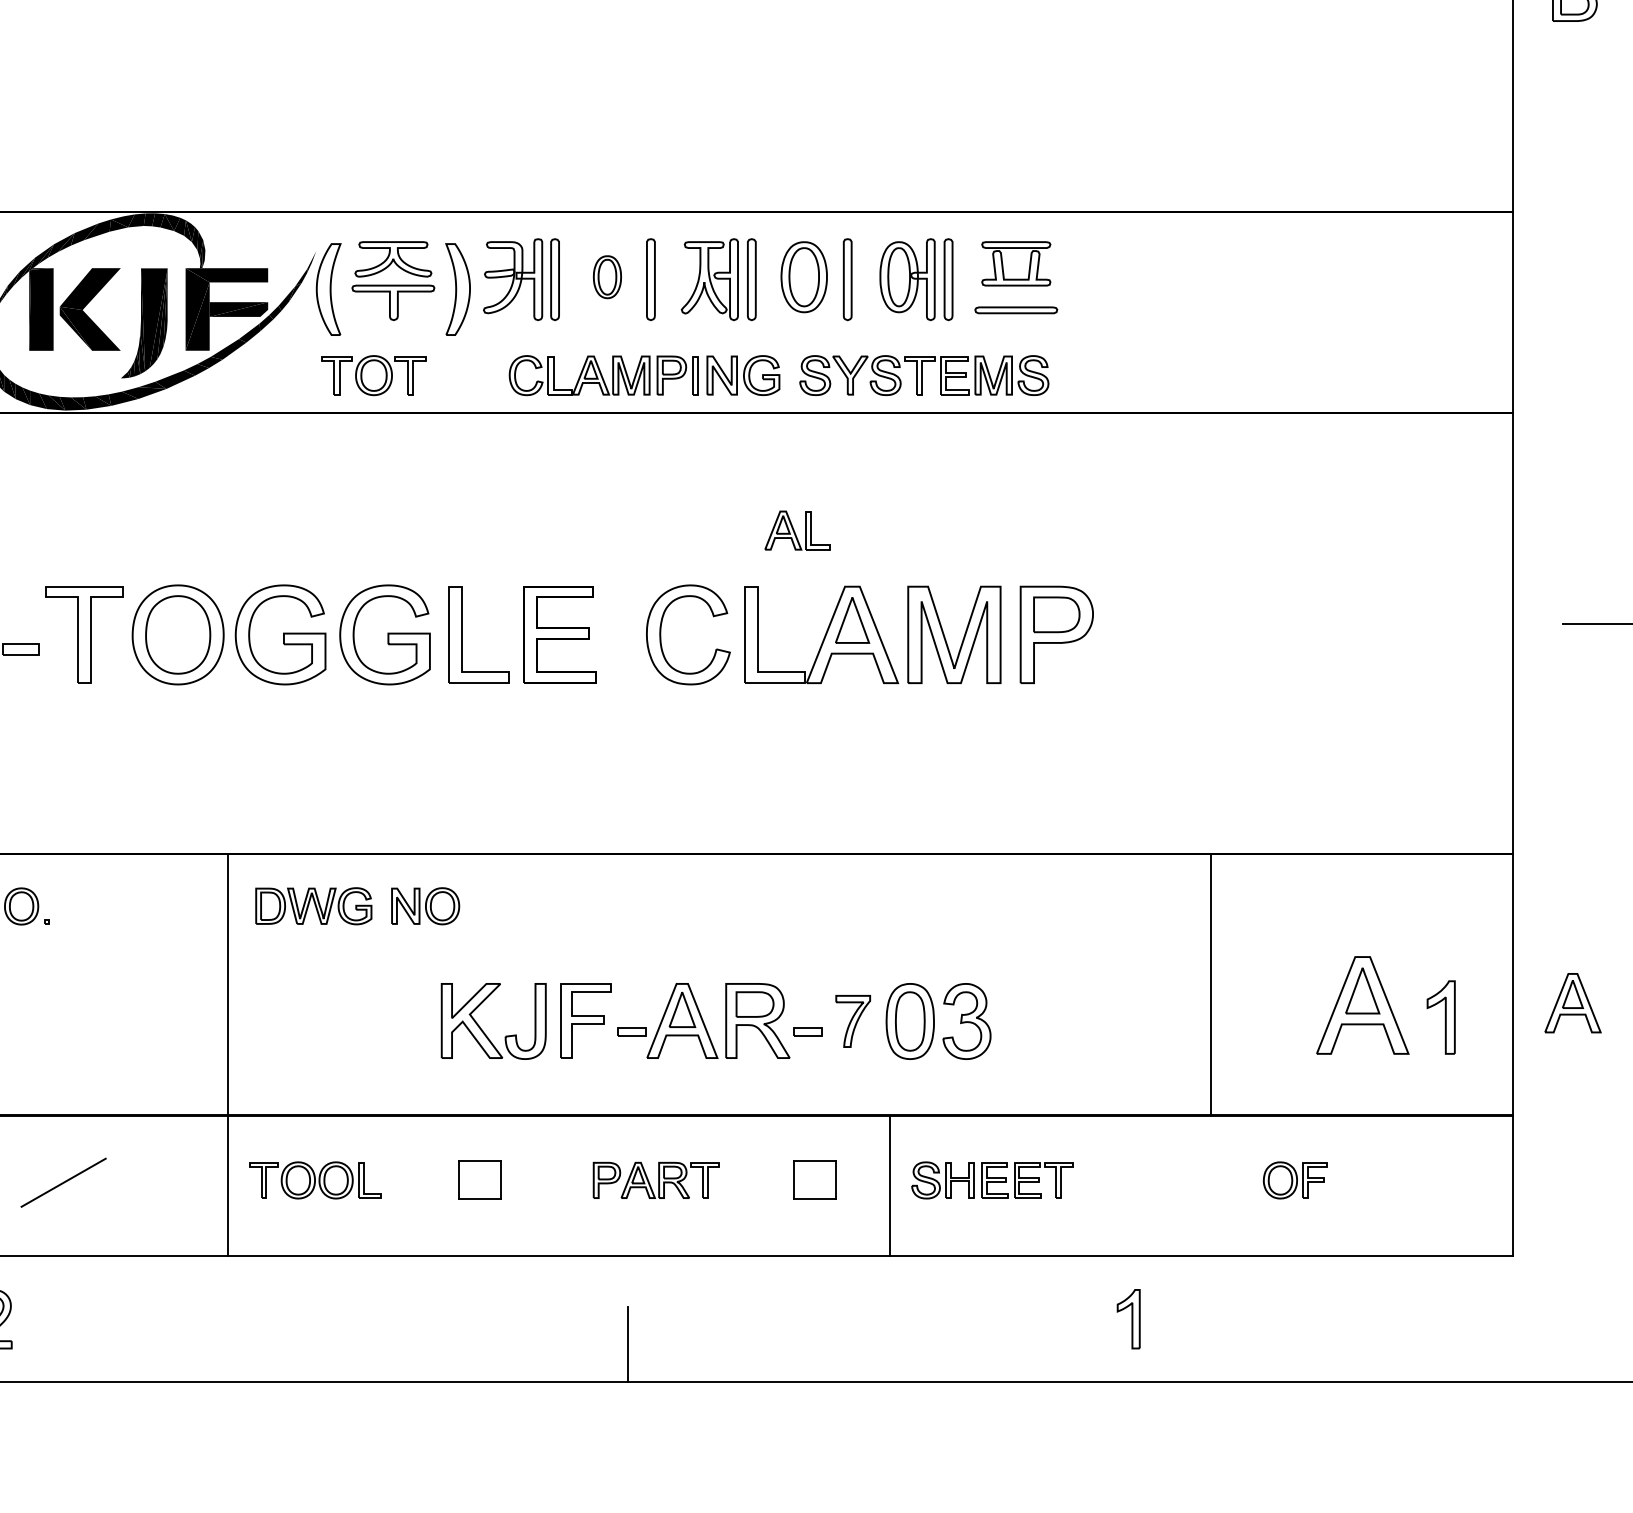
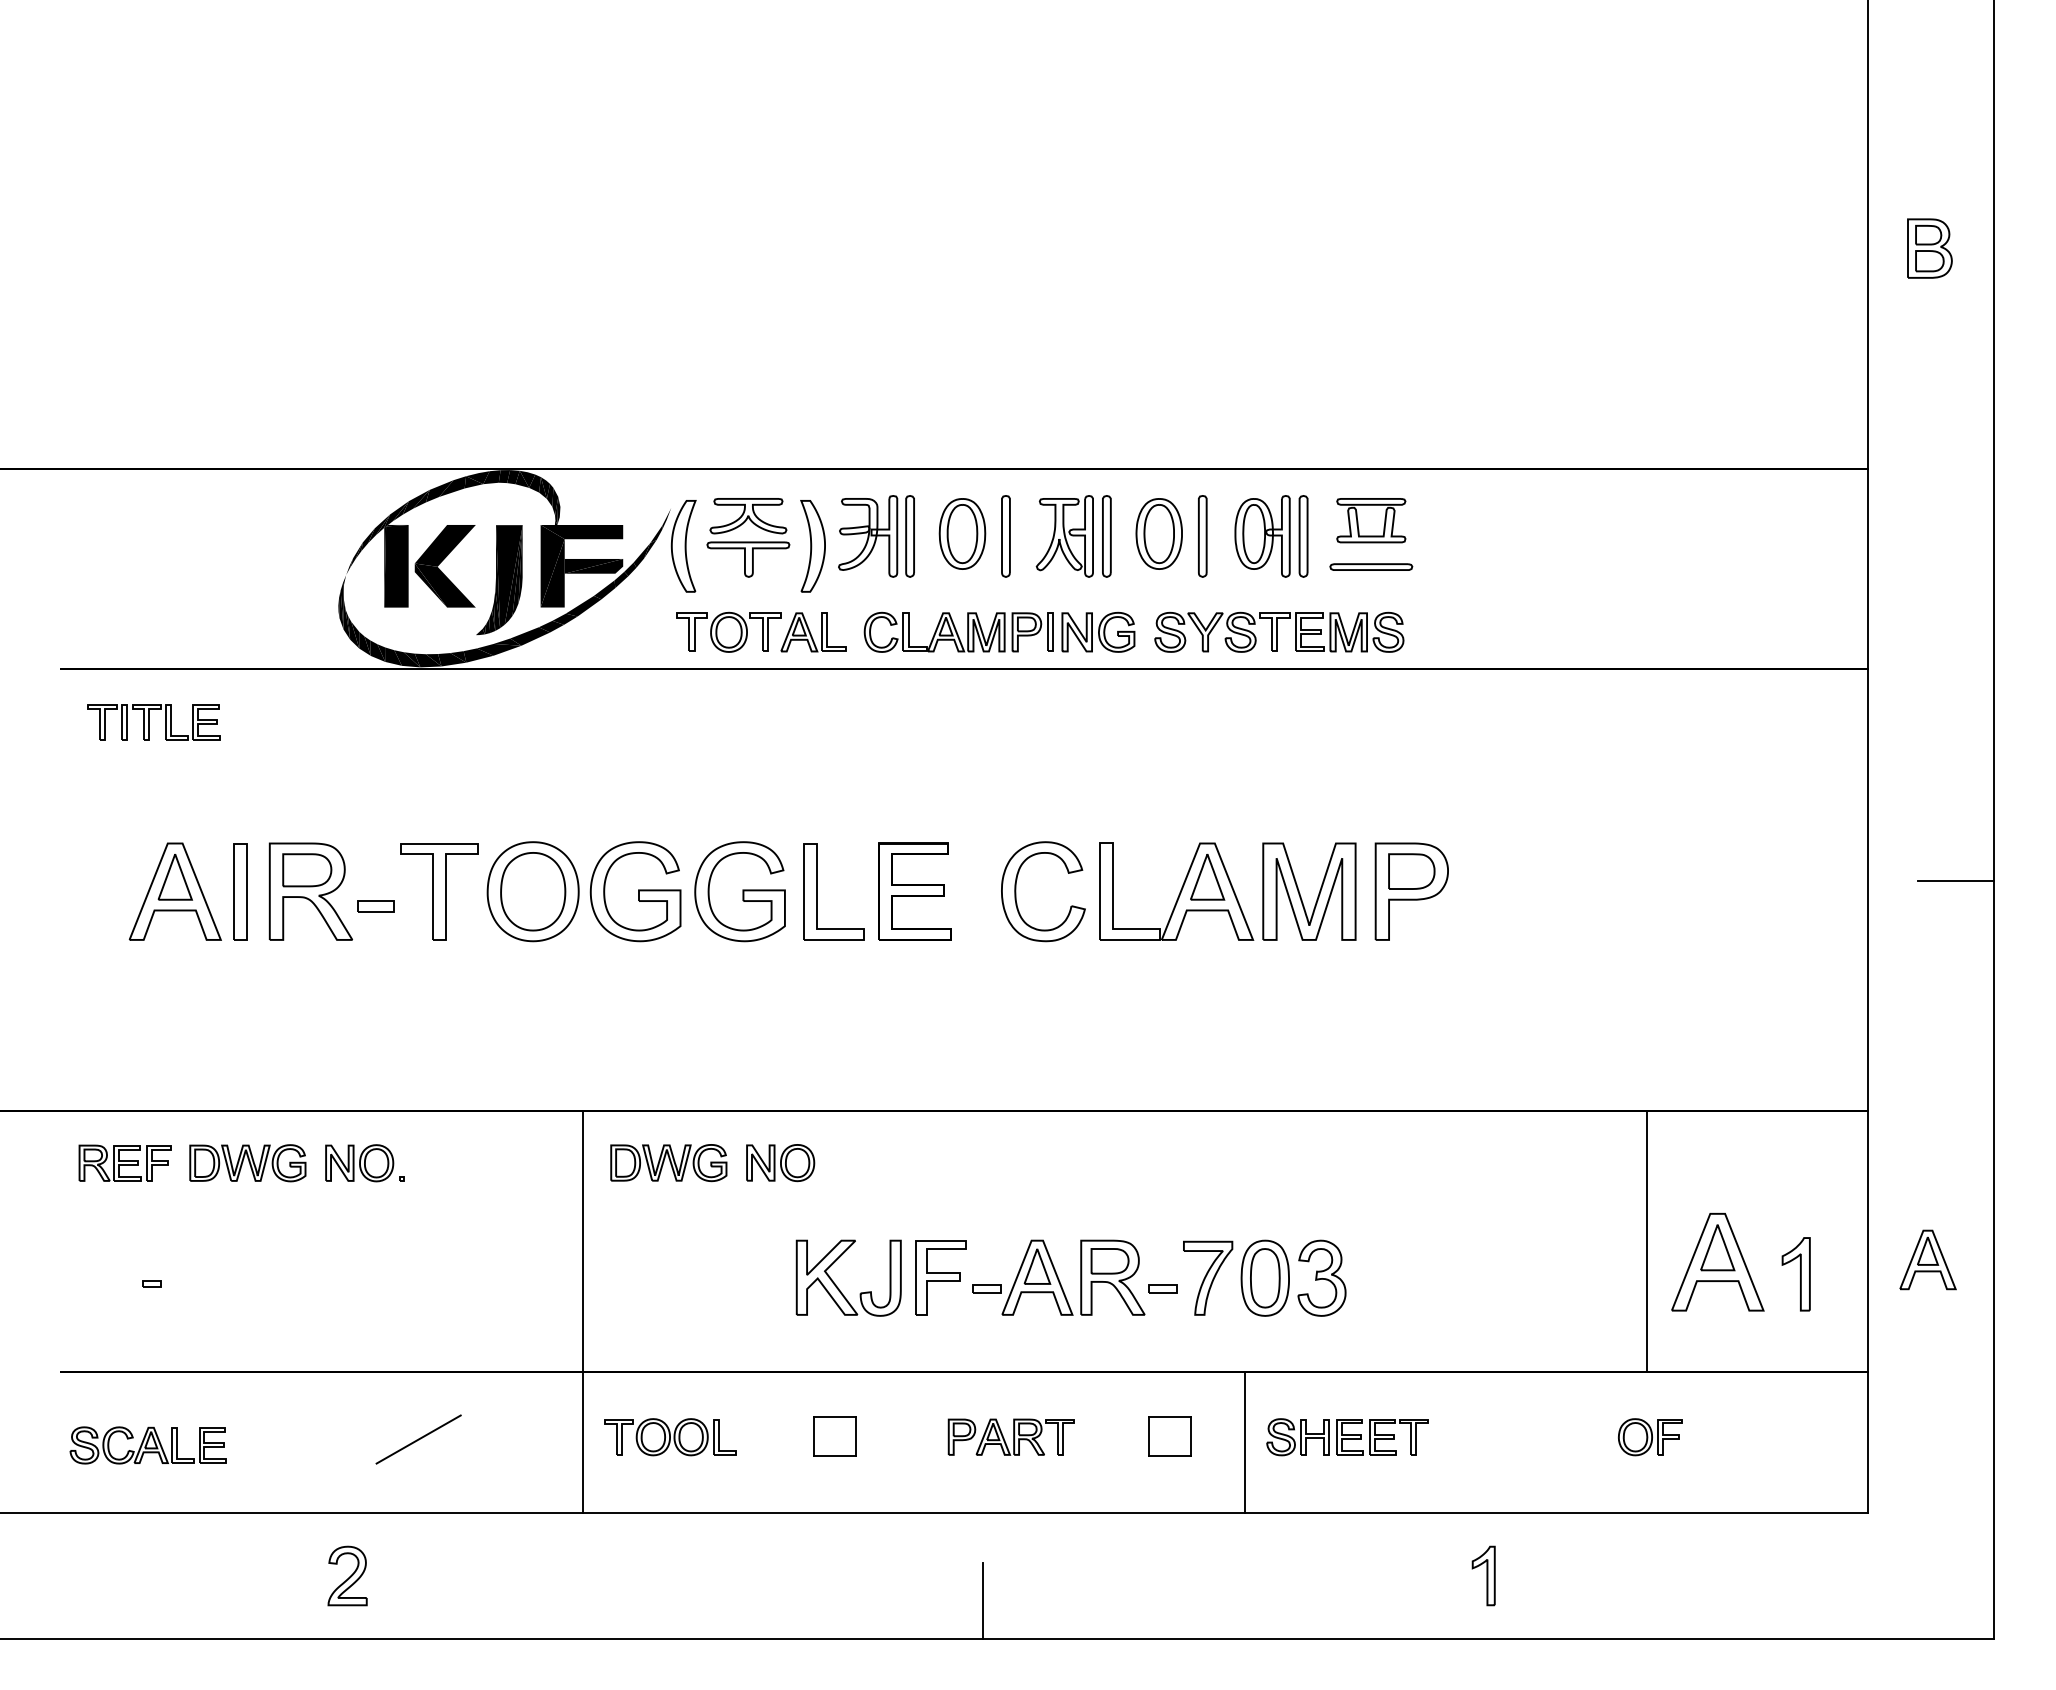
part: (607, 276) -> (962, 533), size x1.67
part: (797, 530) -> (813, 632), moved
line: (1210, 984) -> (1646, 1241), moved
part: (853, 1020) -> (1208, 1277), size x1.43

